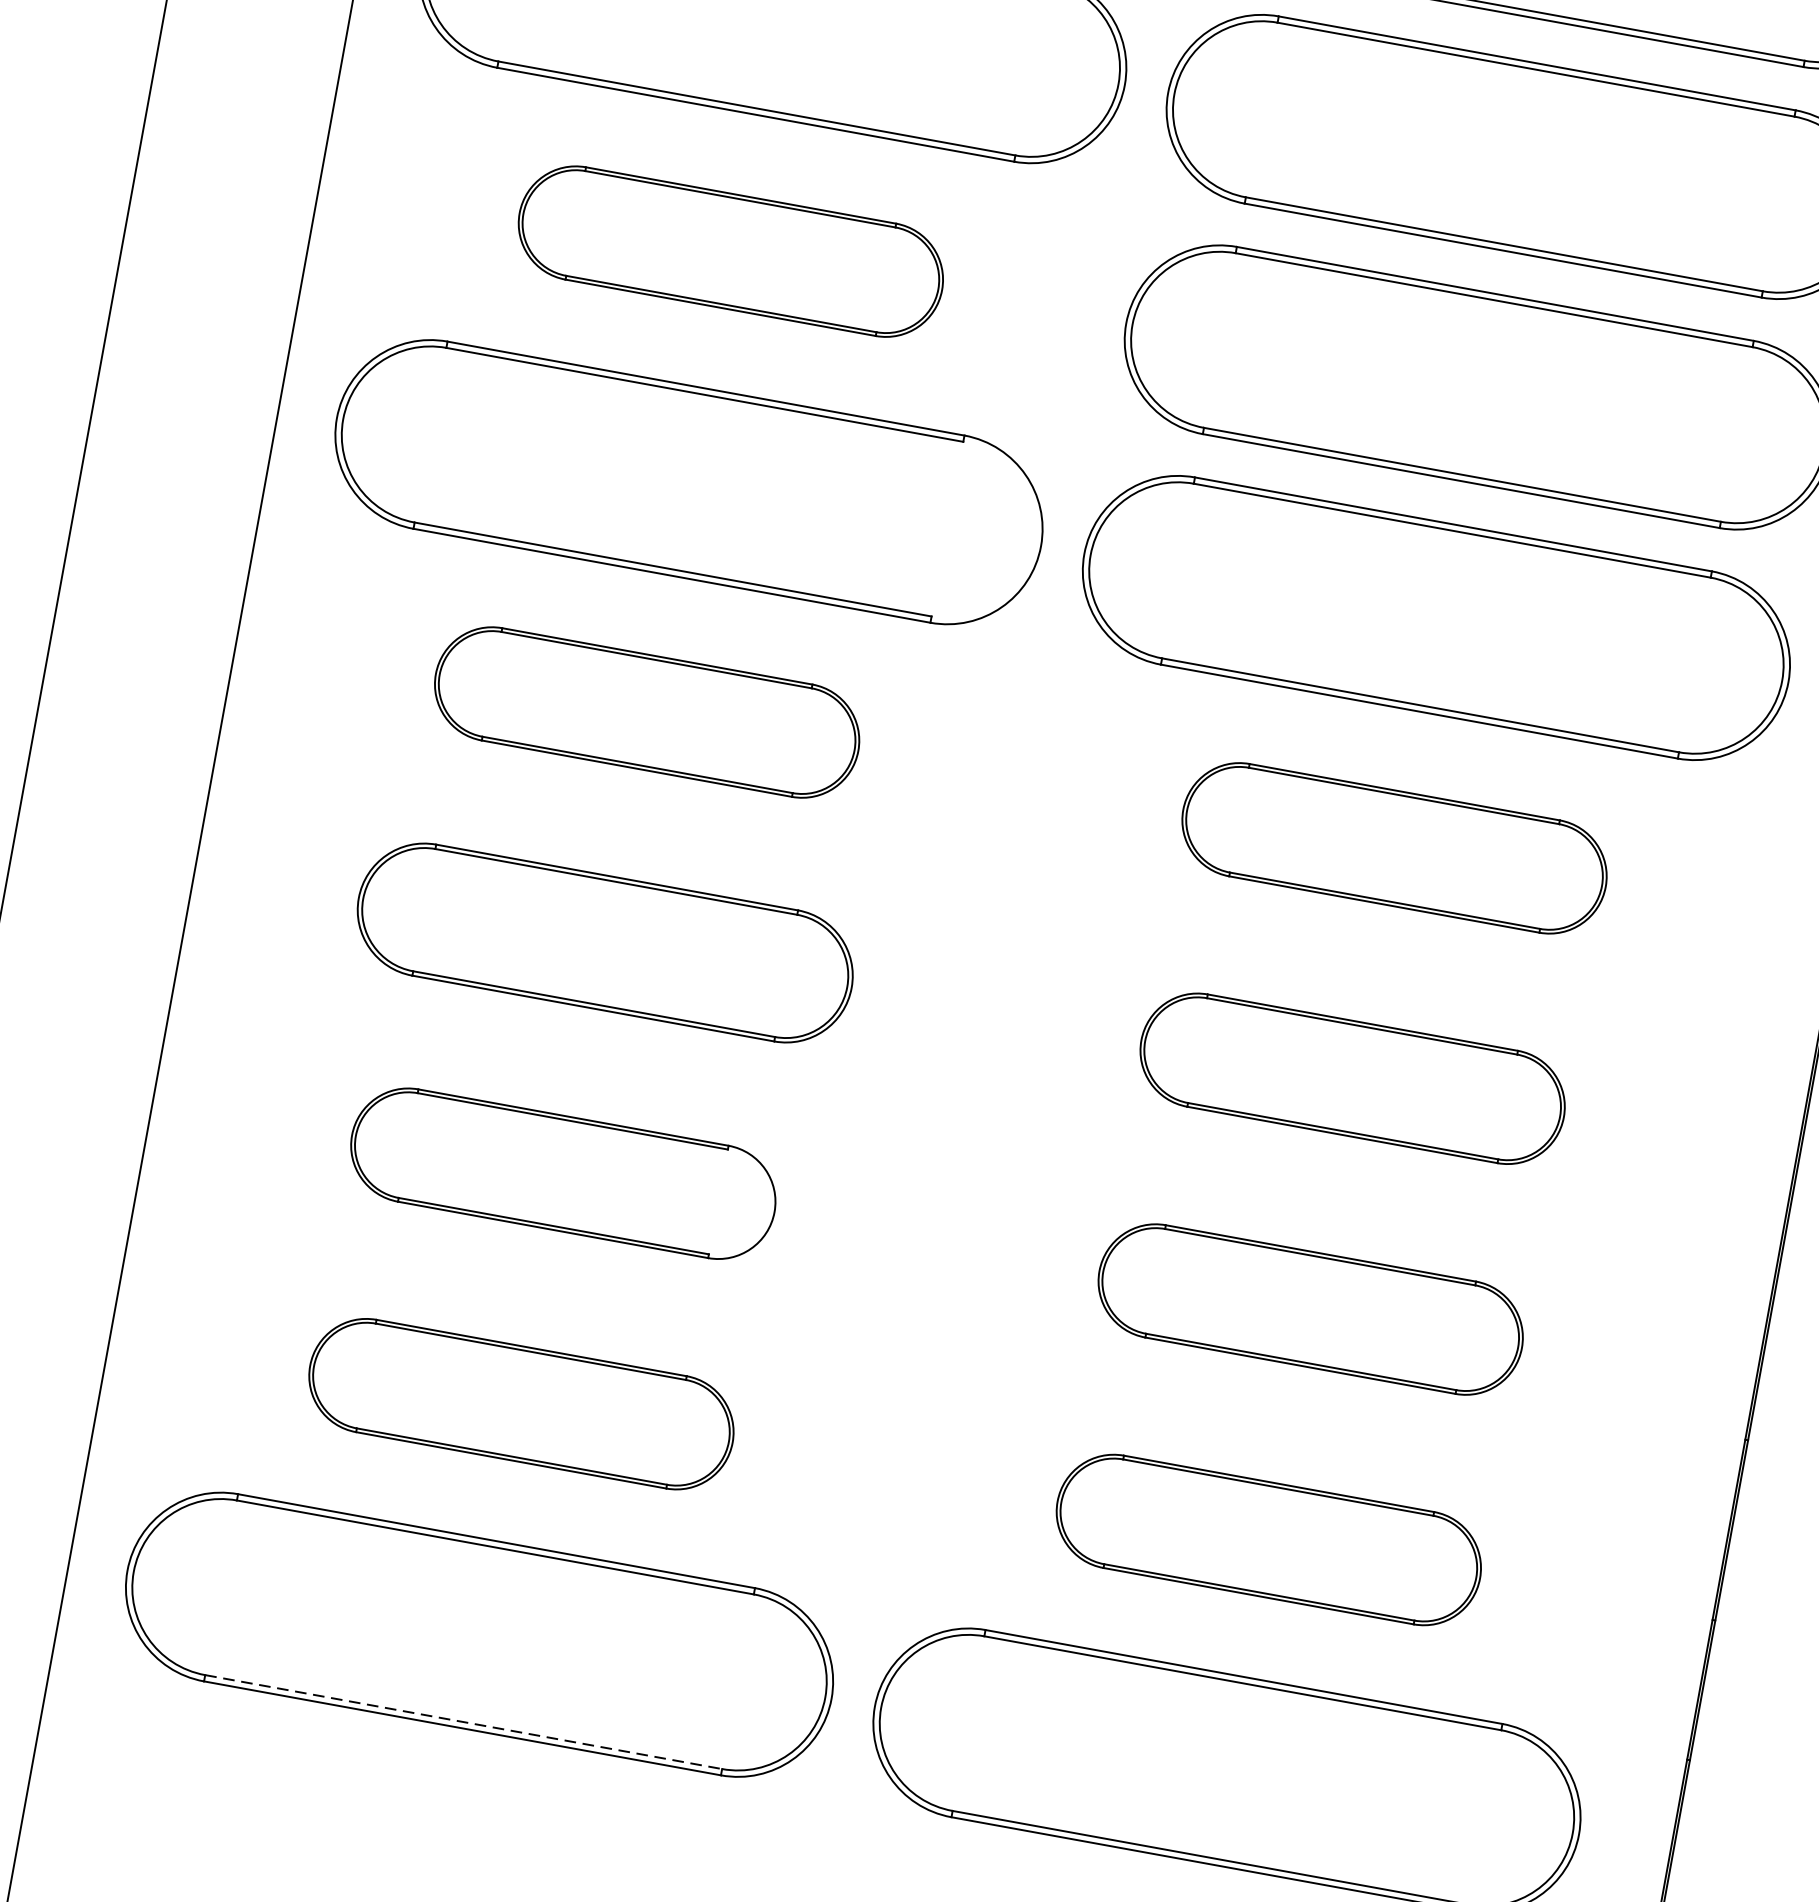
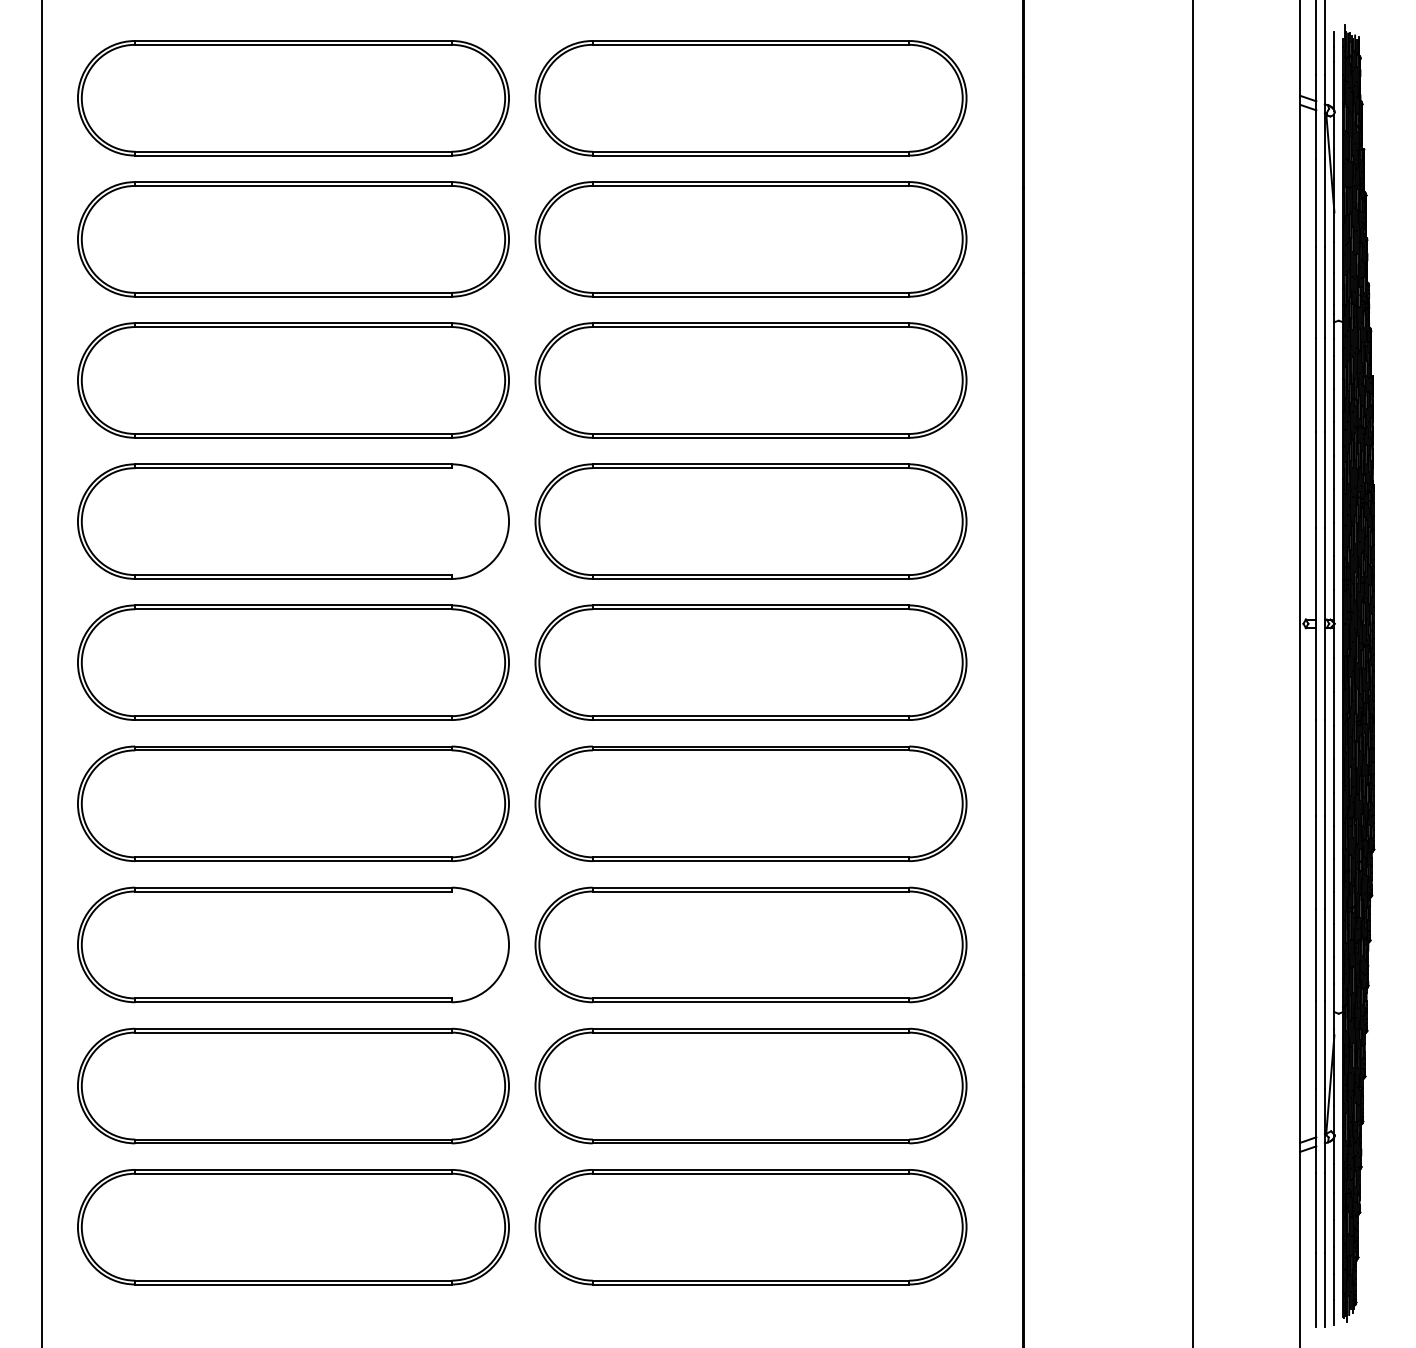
part: (730, 251) -> (293, 380), size x1.67
part: (647, 712) -> (293, 662), size x1.67
part: (1393, 847) -> (750, 662), size x1.67
part: (605, 942) -> (293, 803), size x1.43
part: (1351, 1078) -> (750, 803), size x1.67
part: (563, 1172) -> (293, 944), size x1.67
part: (1310, 1308) -> (750, 944), size x1.67
part: (521, 1403) -> (293, 1085), size x1.67
part: (1268, 1538) -> (750, 1085), size x1.67
line: (463, 1721) -> (293, 1280), dashed -> solid

